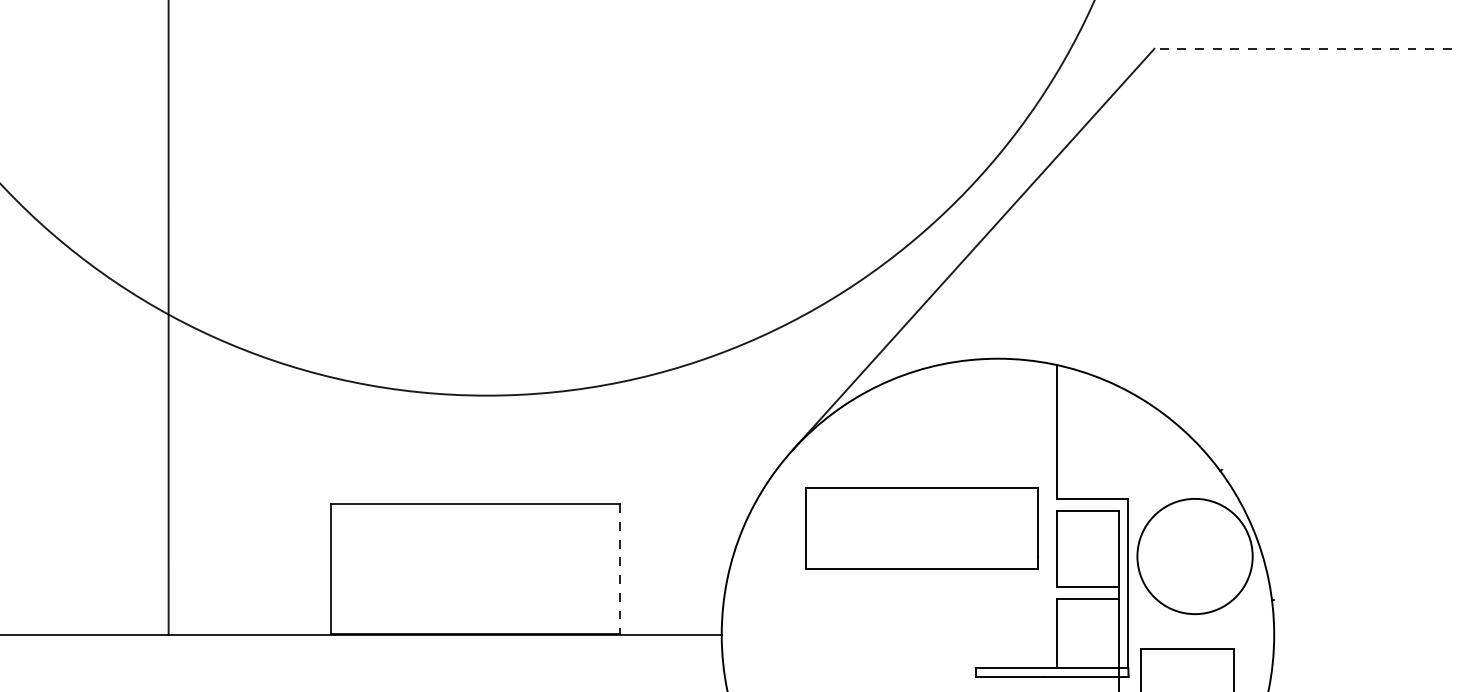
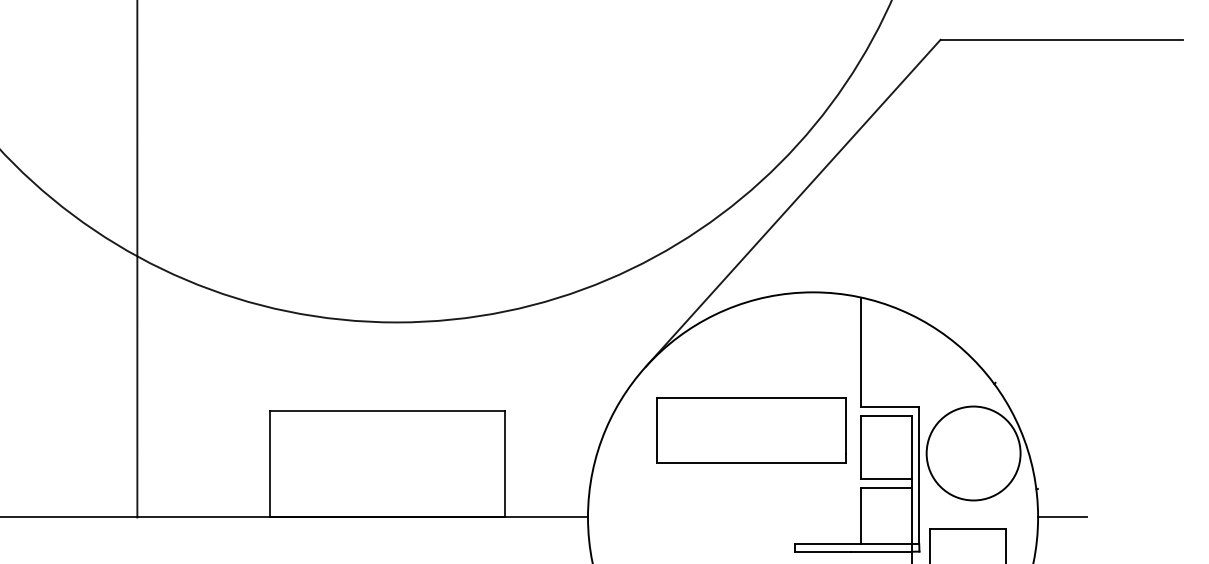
line: (1302, 48) -> (1061, 39), dashed -> solid
line: (620, 568) -> (505, 463), dashed -> solid
line: (1304, 635) -> (1062, 517), added

